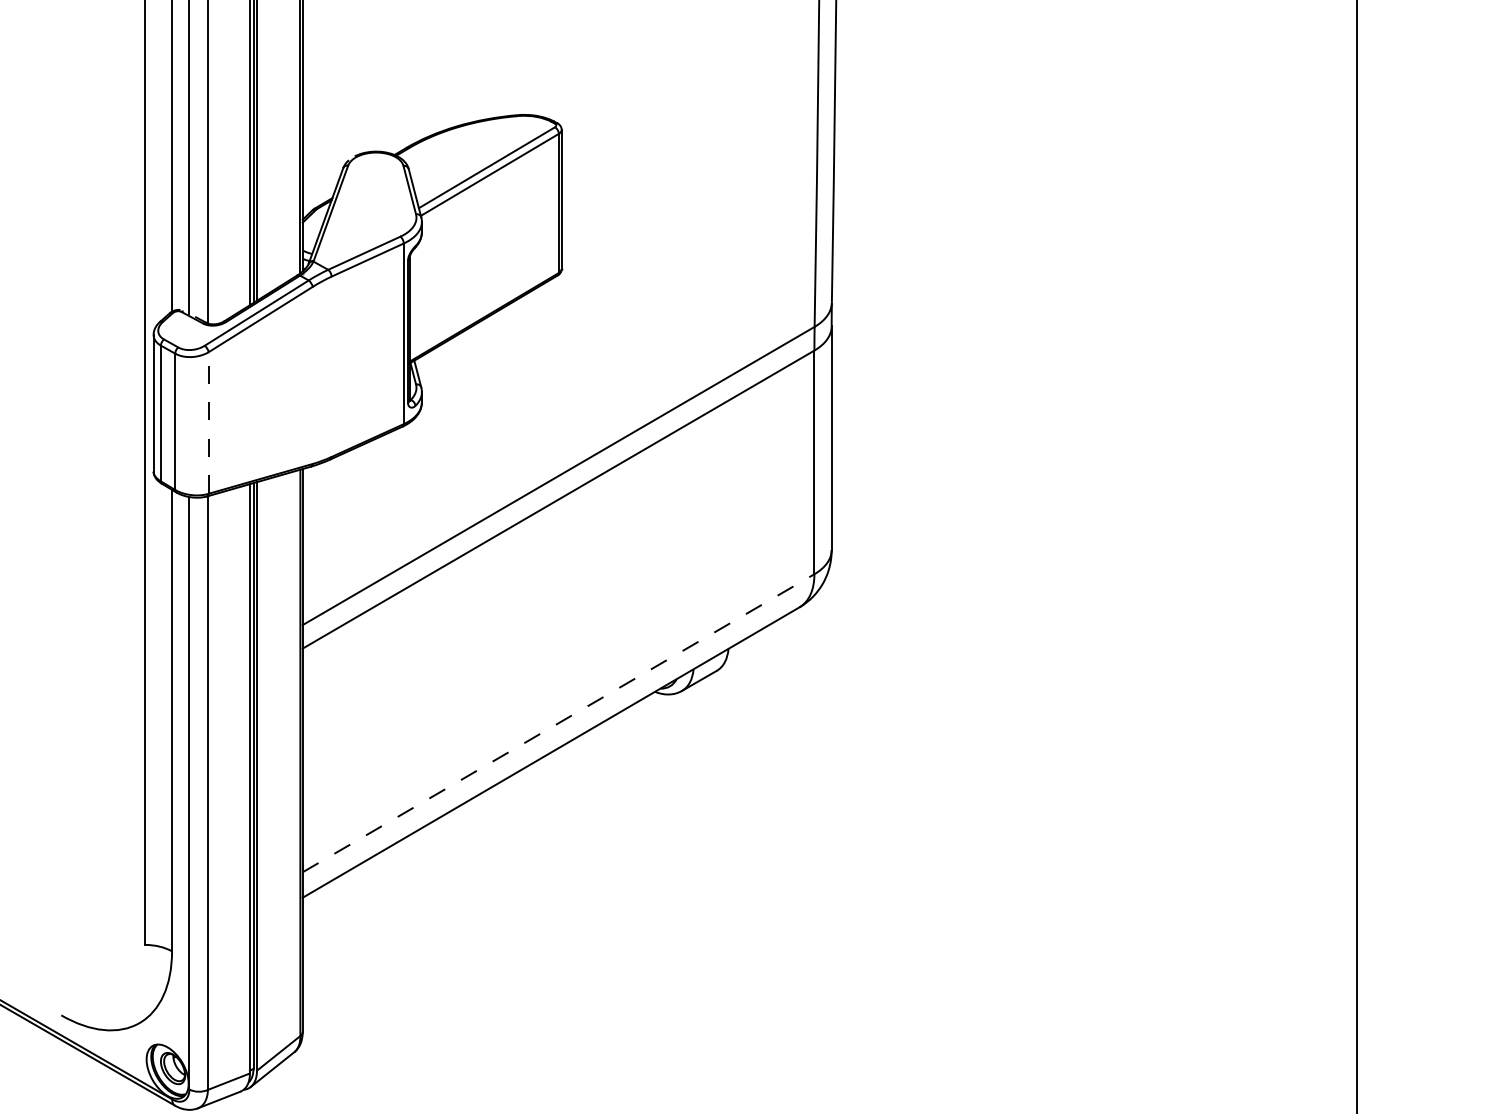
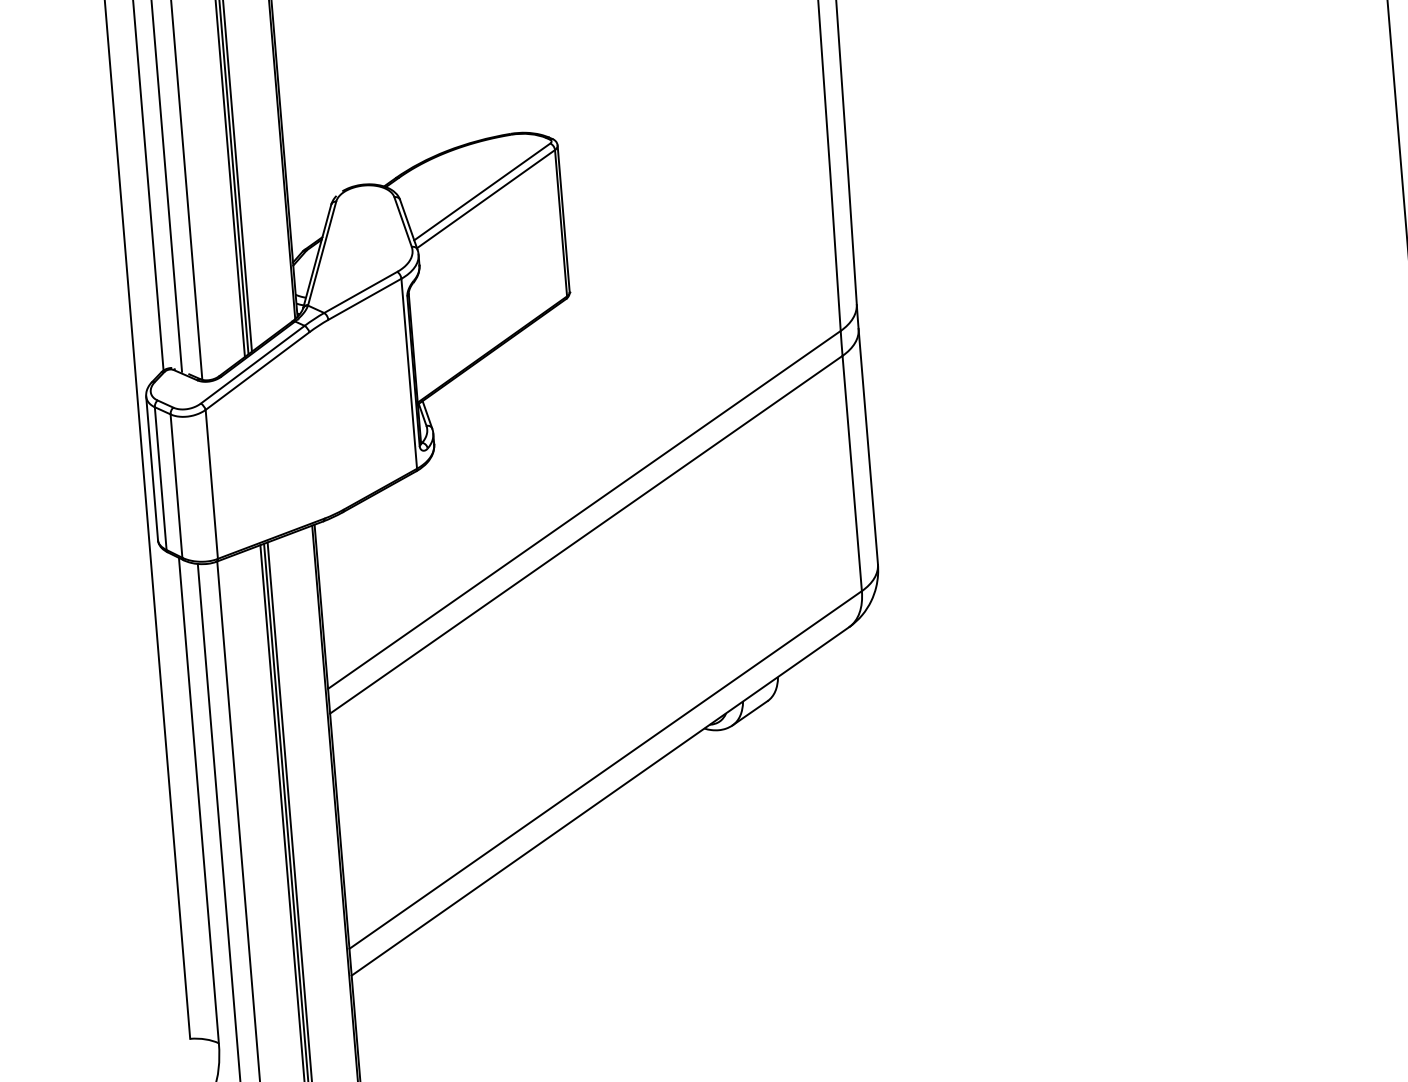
line: (208, 422) -> (211, 483), dashed -> solid
line: (559, 723) -> (606, 770), dashed -> solid

